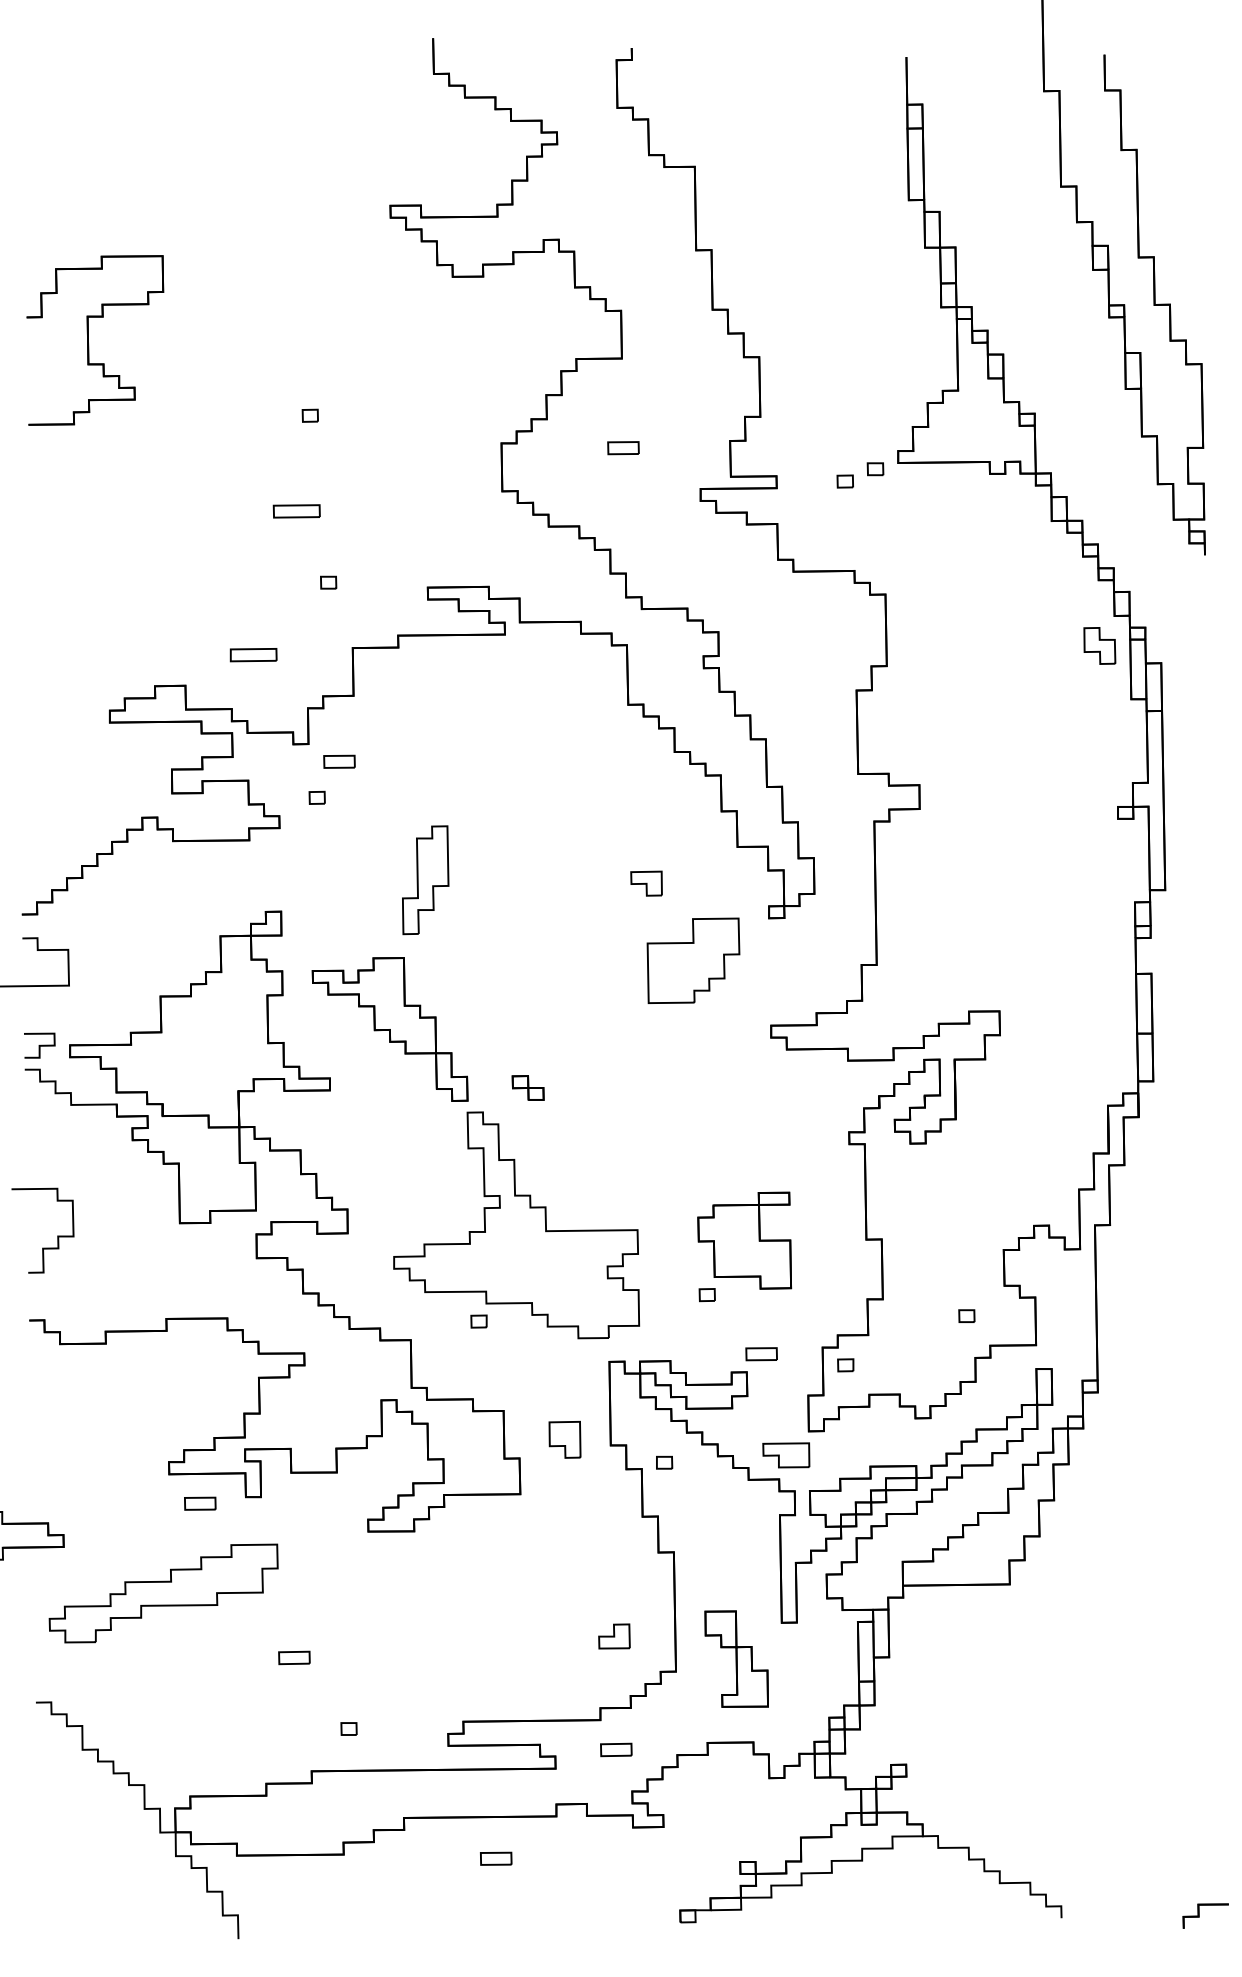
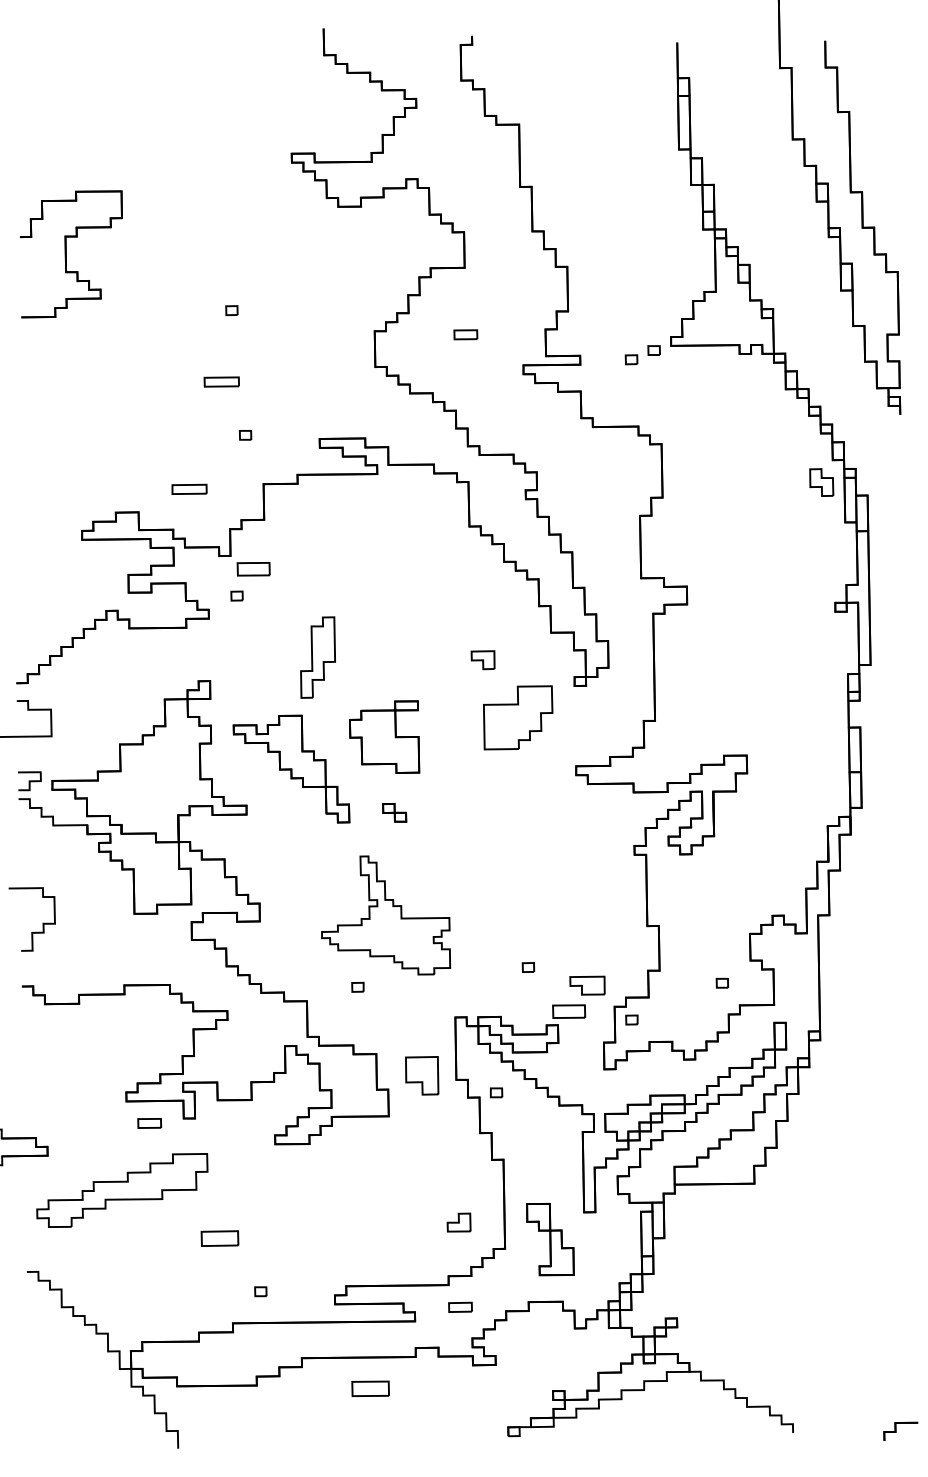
part: (339, 761) -> (253, 568), size x1.4
part: (516, 1225) -> (385, 915), size x0.7
part: (744, 1240) -> (384, 737), moved
part: (761, 1354) -> (568, 1011), size x1.4
part: (564, 1439) -> (421, 1075), size x1.4
part: (786, 1455) -> (587, 985), moved
part: (294, 1657) -> (220, 1238), size x1.6
part: (496, 1858) -> (370, 1388), size x1.6

